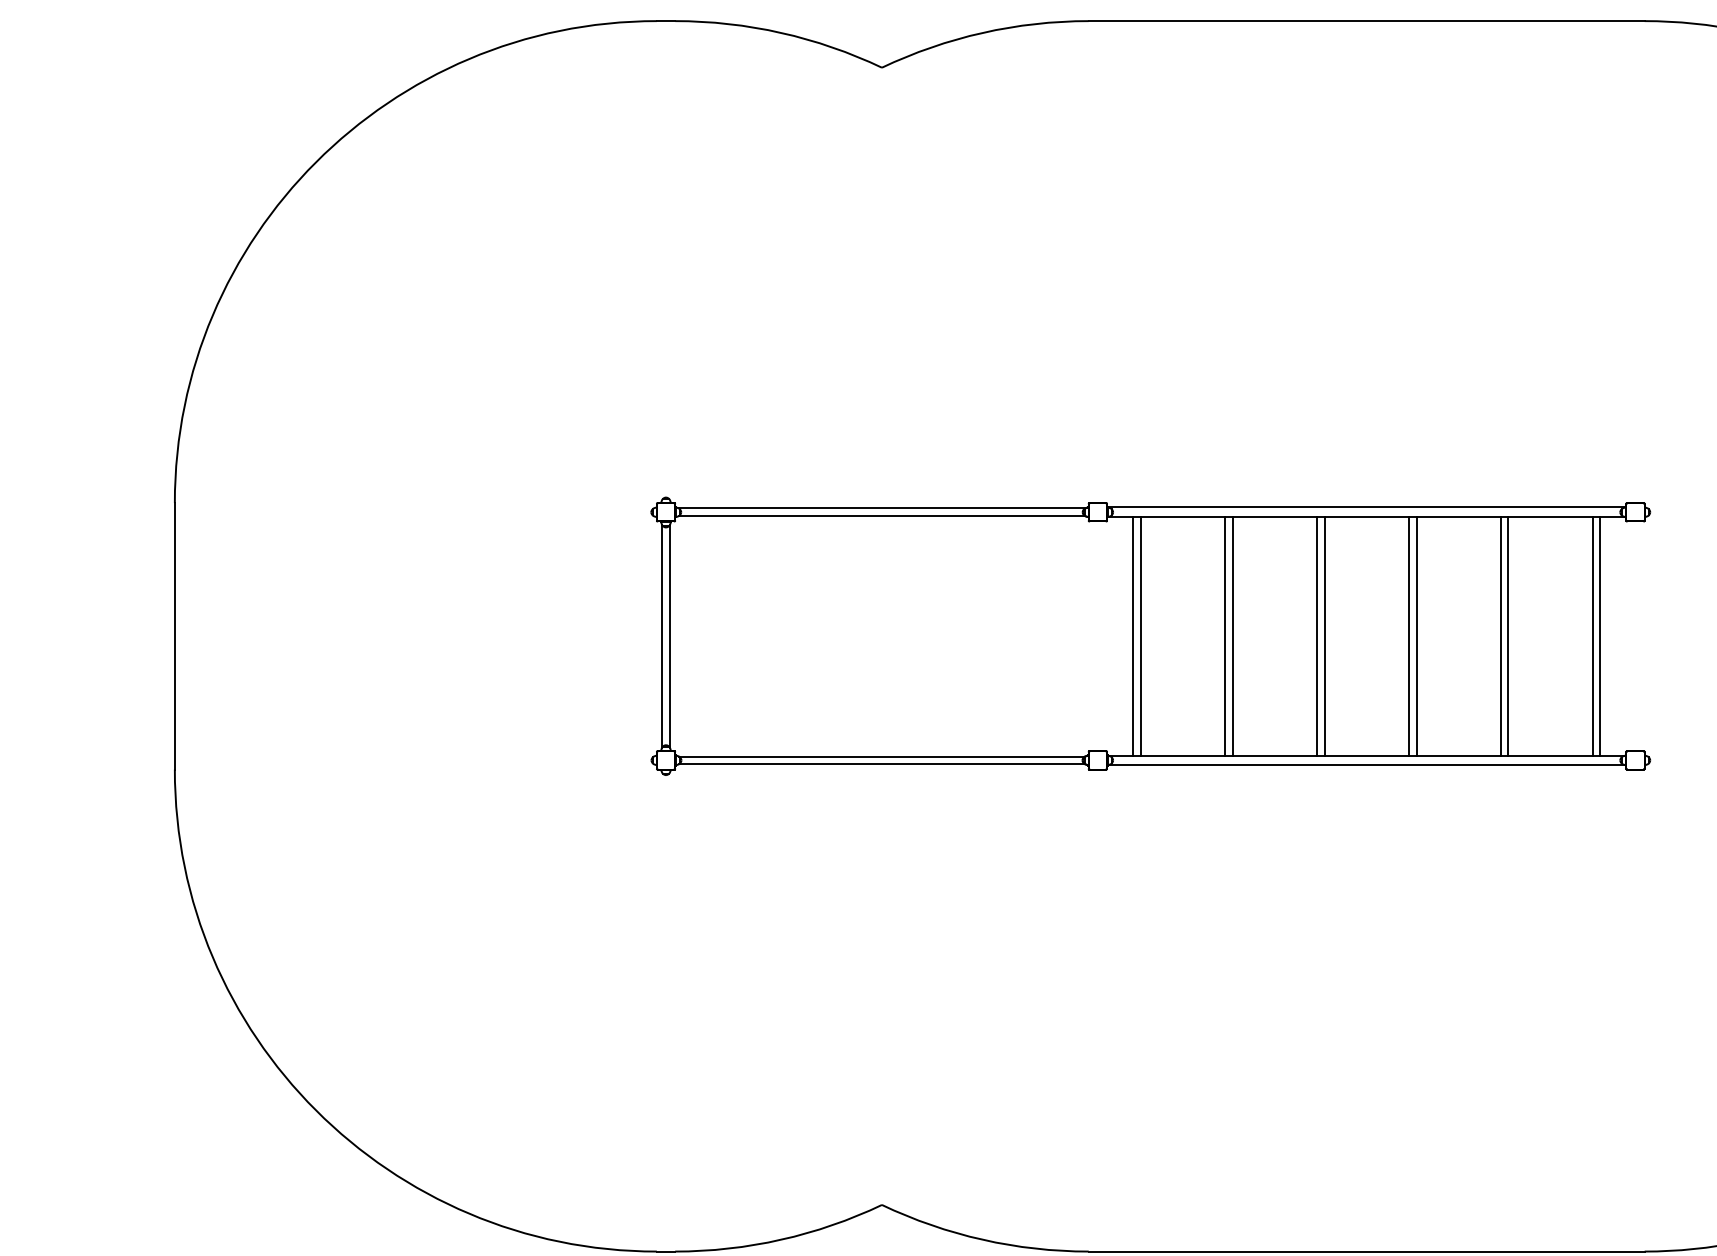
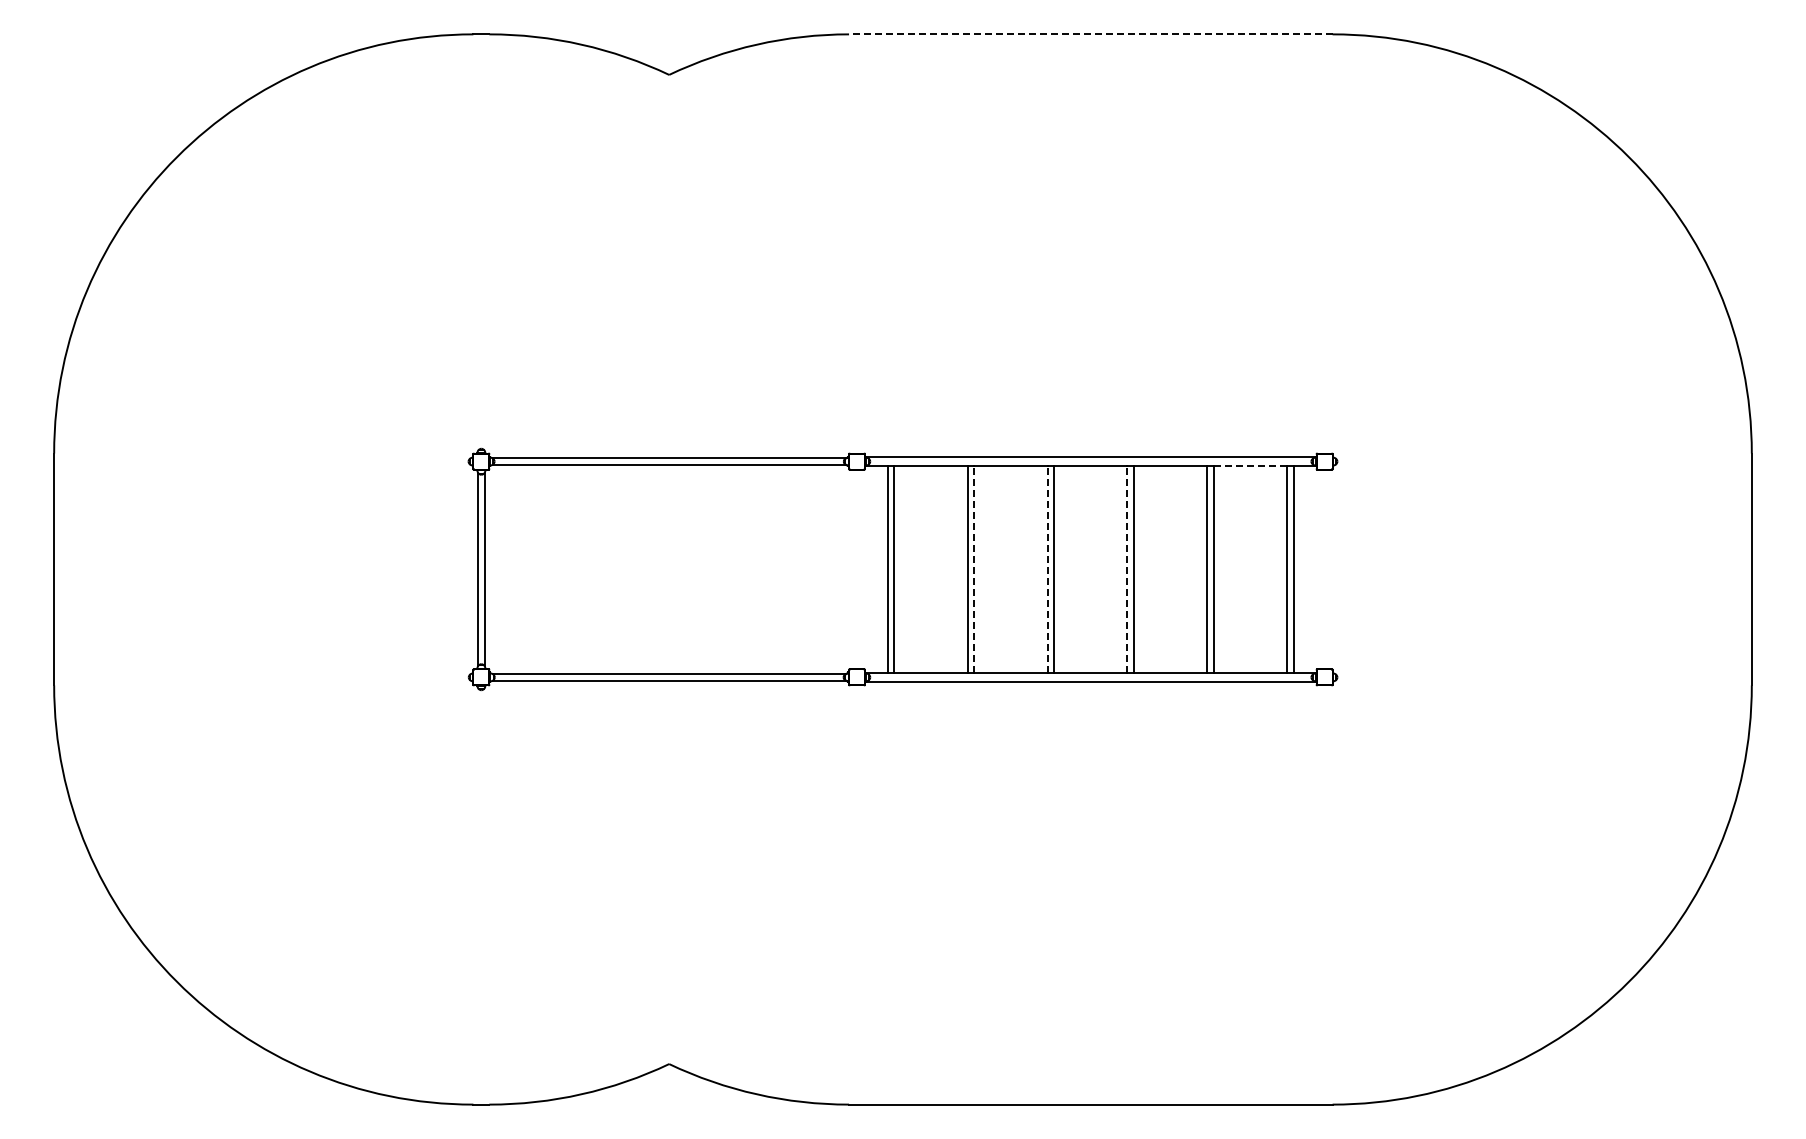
line: (1366, 21) -> (1090, 34), solid -> dashed
line: (1550, 516) -> (1250, 465), solid -> dashed
line: (1232, 636) -> (974, 569), solid -> dashed
line: (1316, 636) -> (1047, 569), solid -> dashed
line: (1408, 636) -> (1127, 569), solid -> dashed

